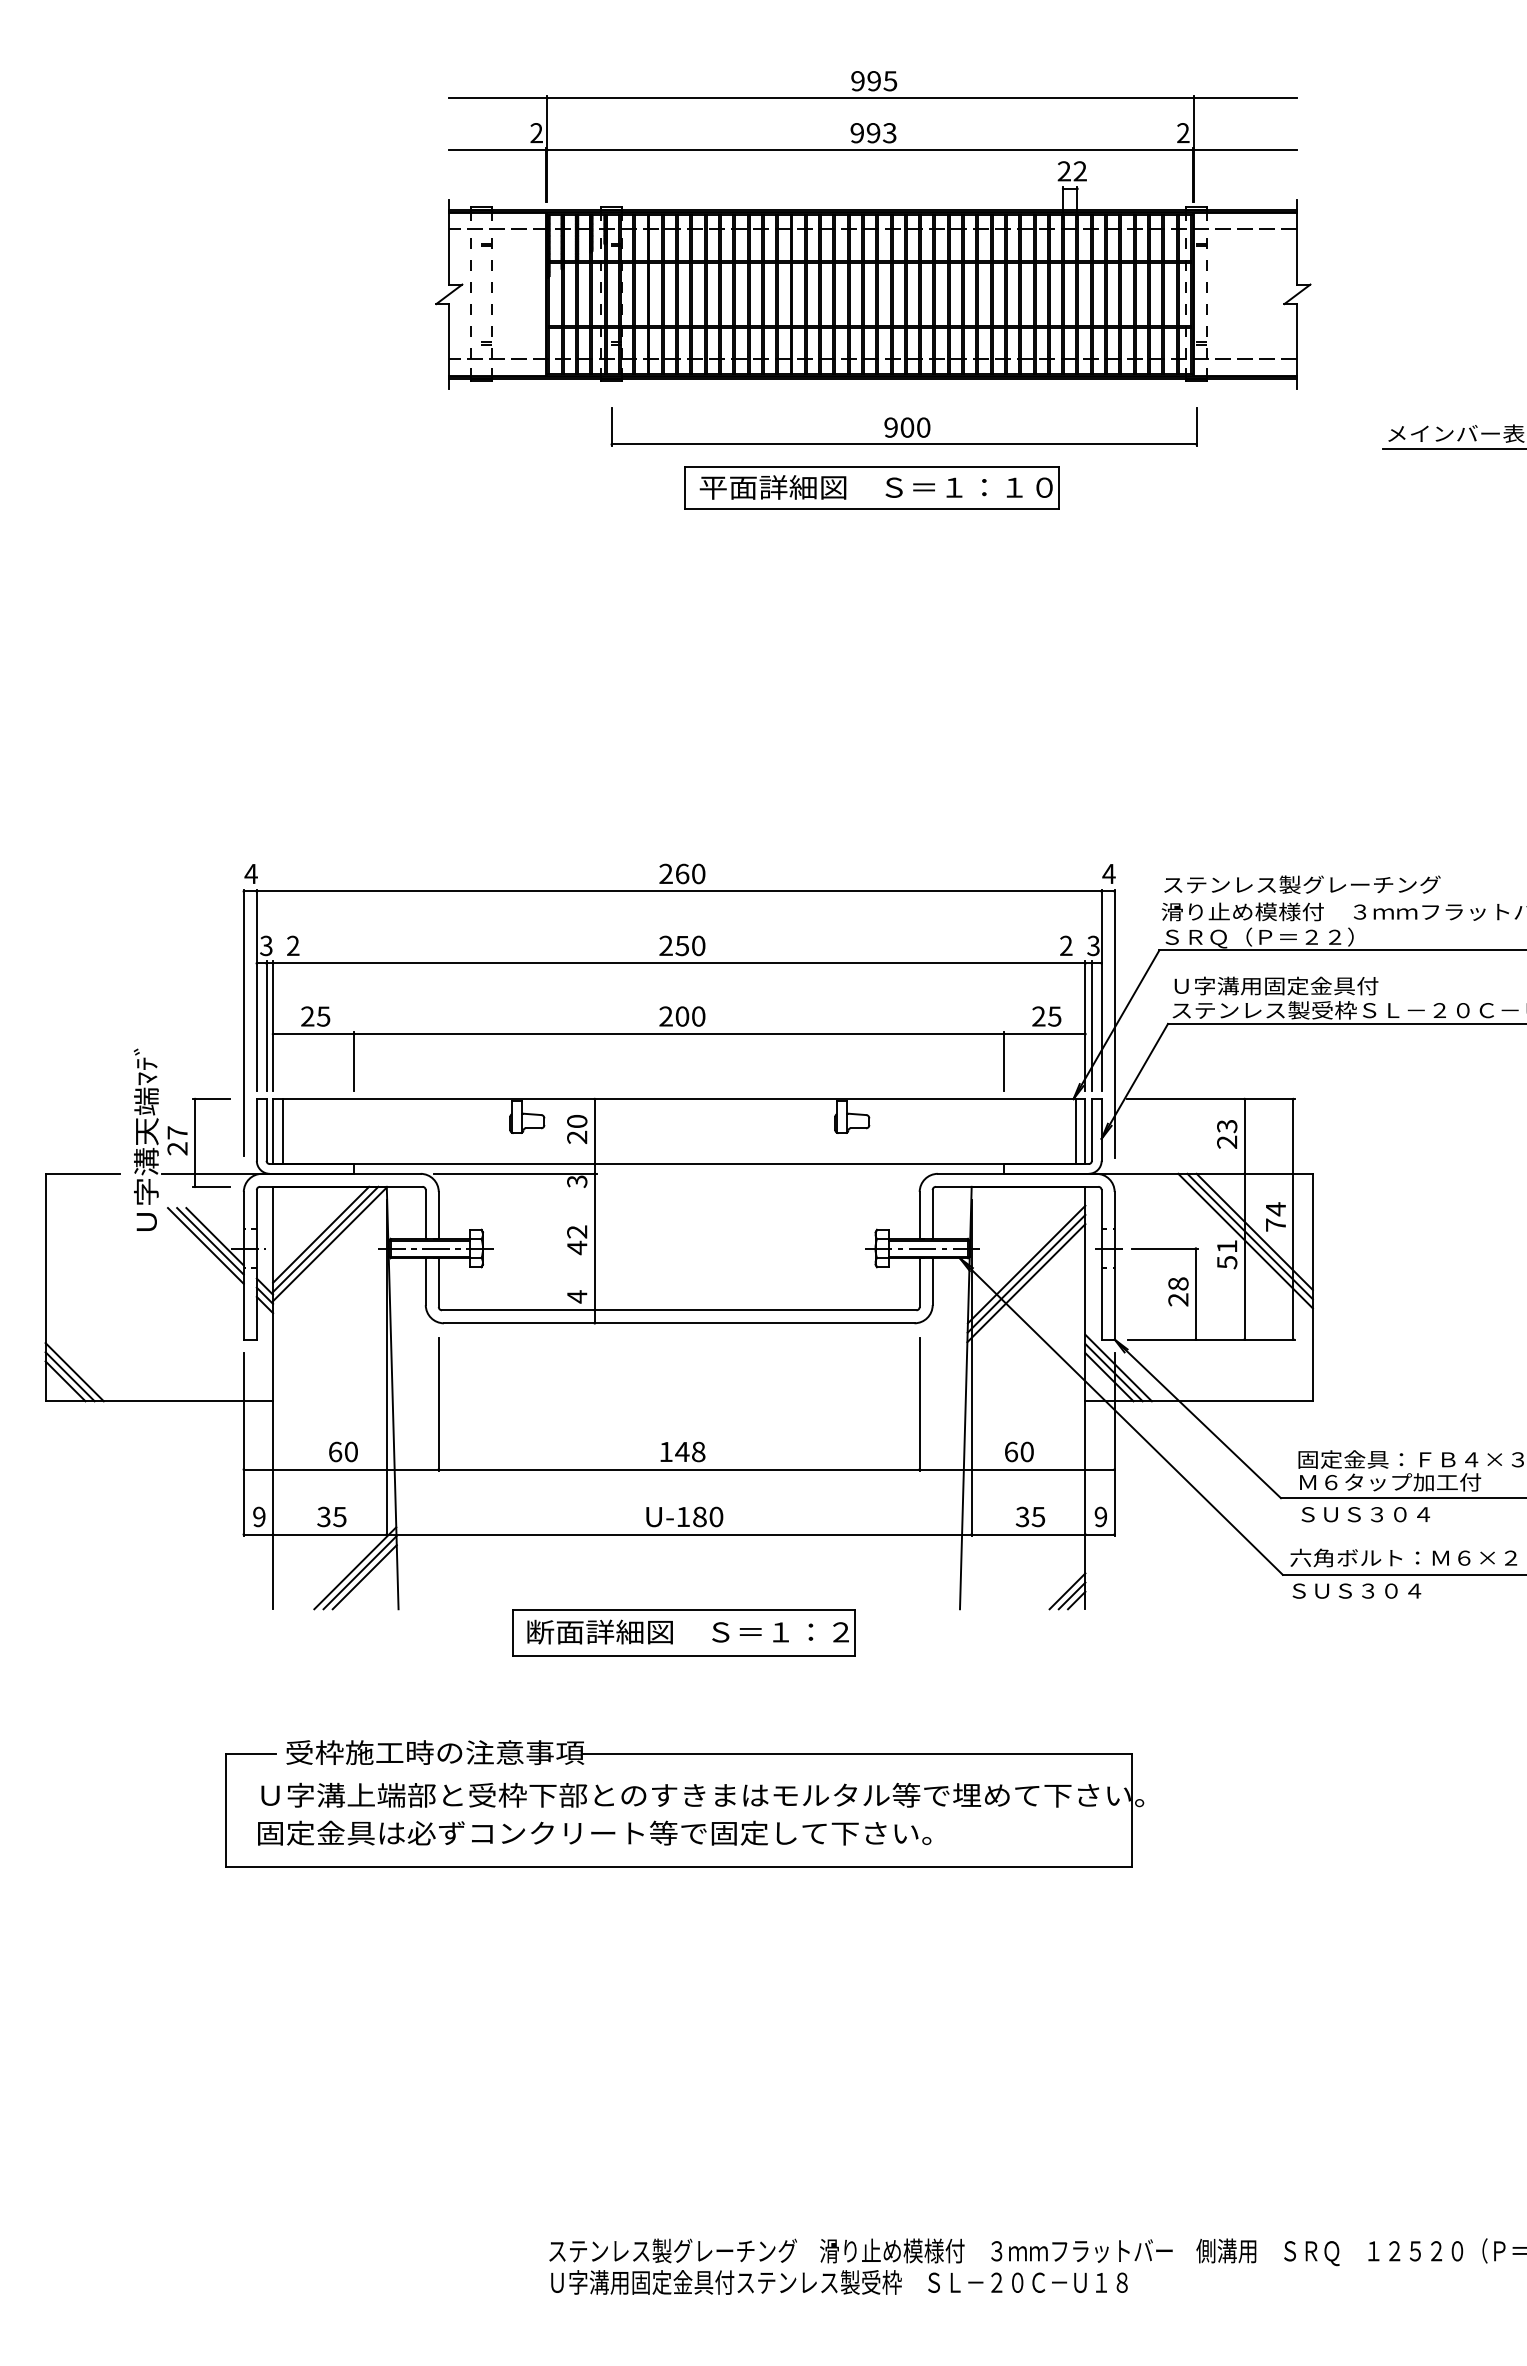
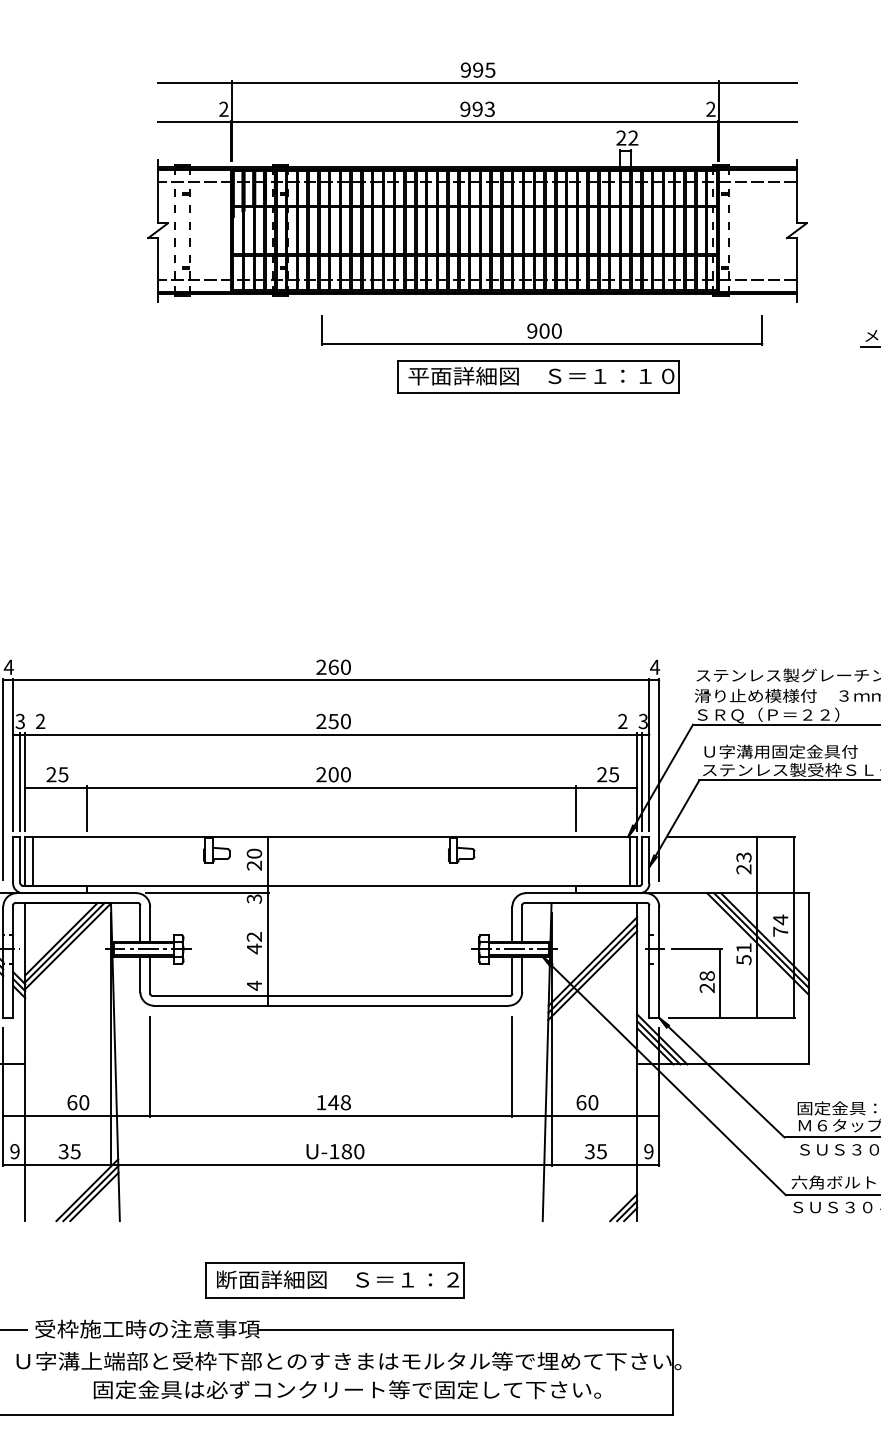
part: (903, 426) -> (541, 330), moved
part: (871, 487) -> (537, 376), moved
part: (683, 1632) -> (334, 1280), moved
text: (594, 1832) -> (347, 1389), moved

